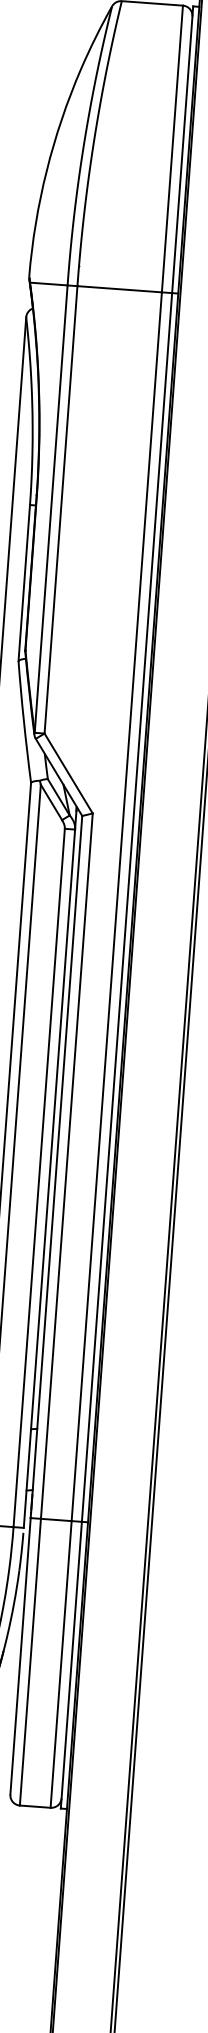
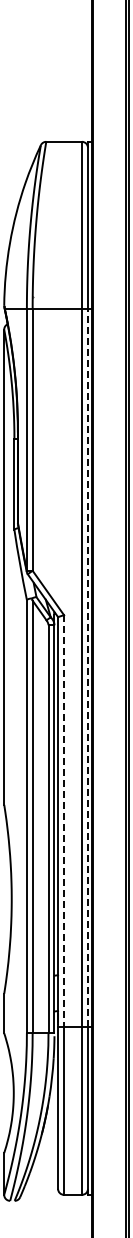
line: (126, 907) -> (87, 668), solid -> dashed
line: (67, 1166) -> (64, 821), solid -> dashed

